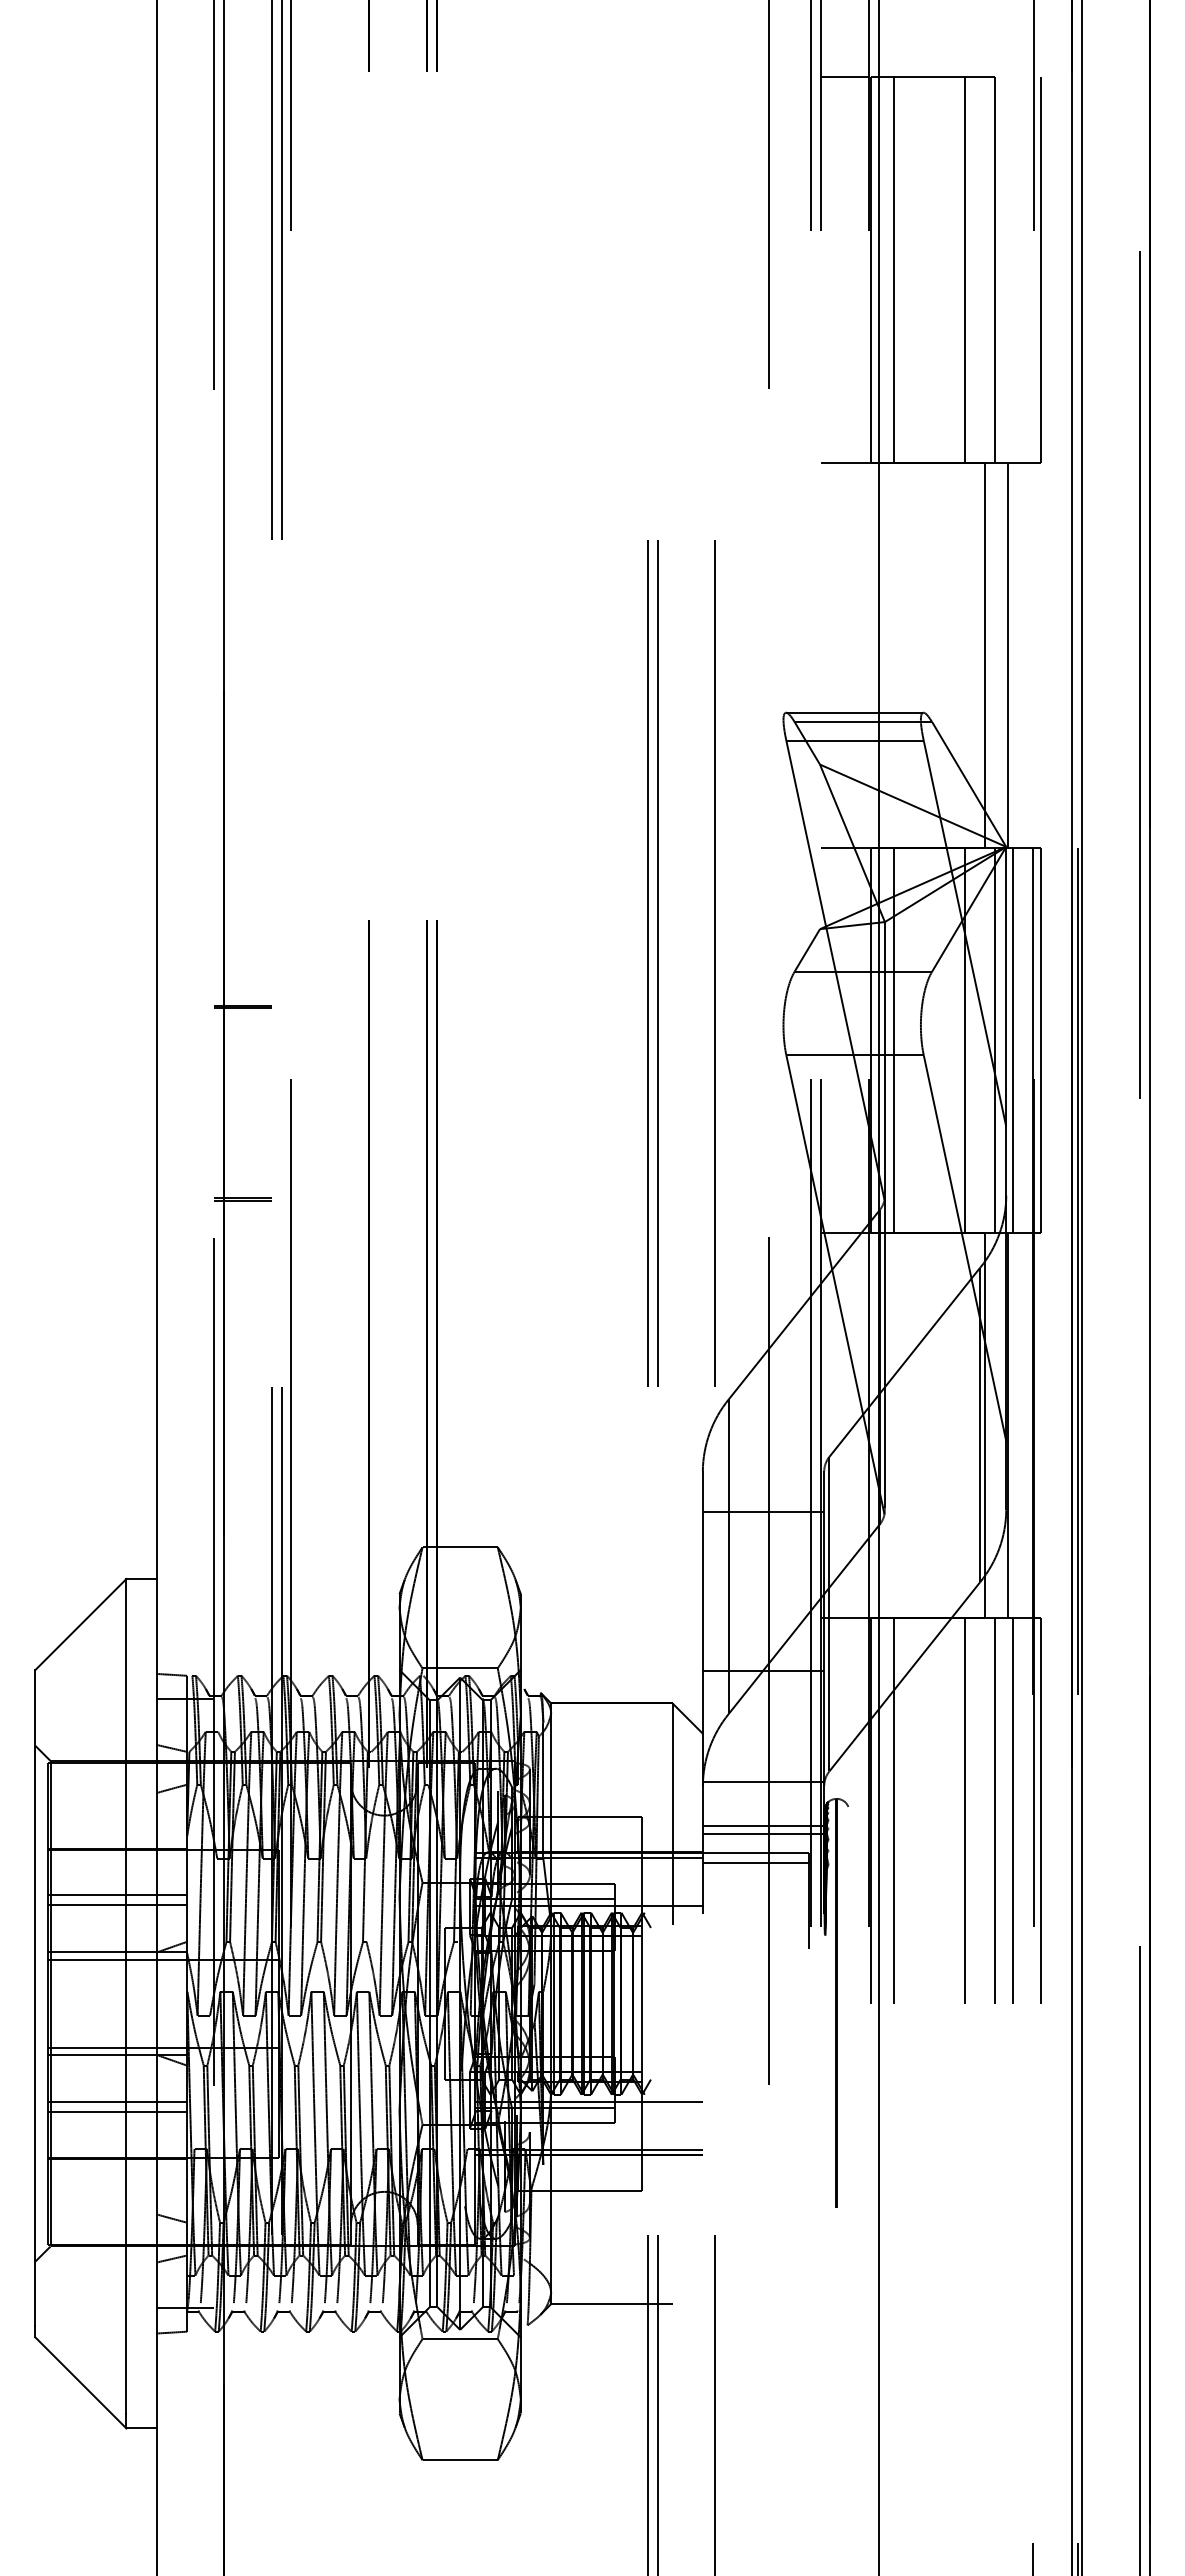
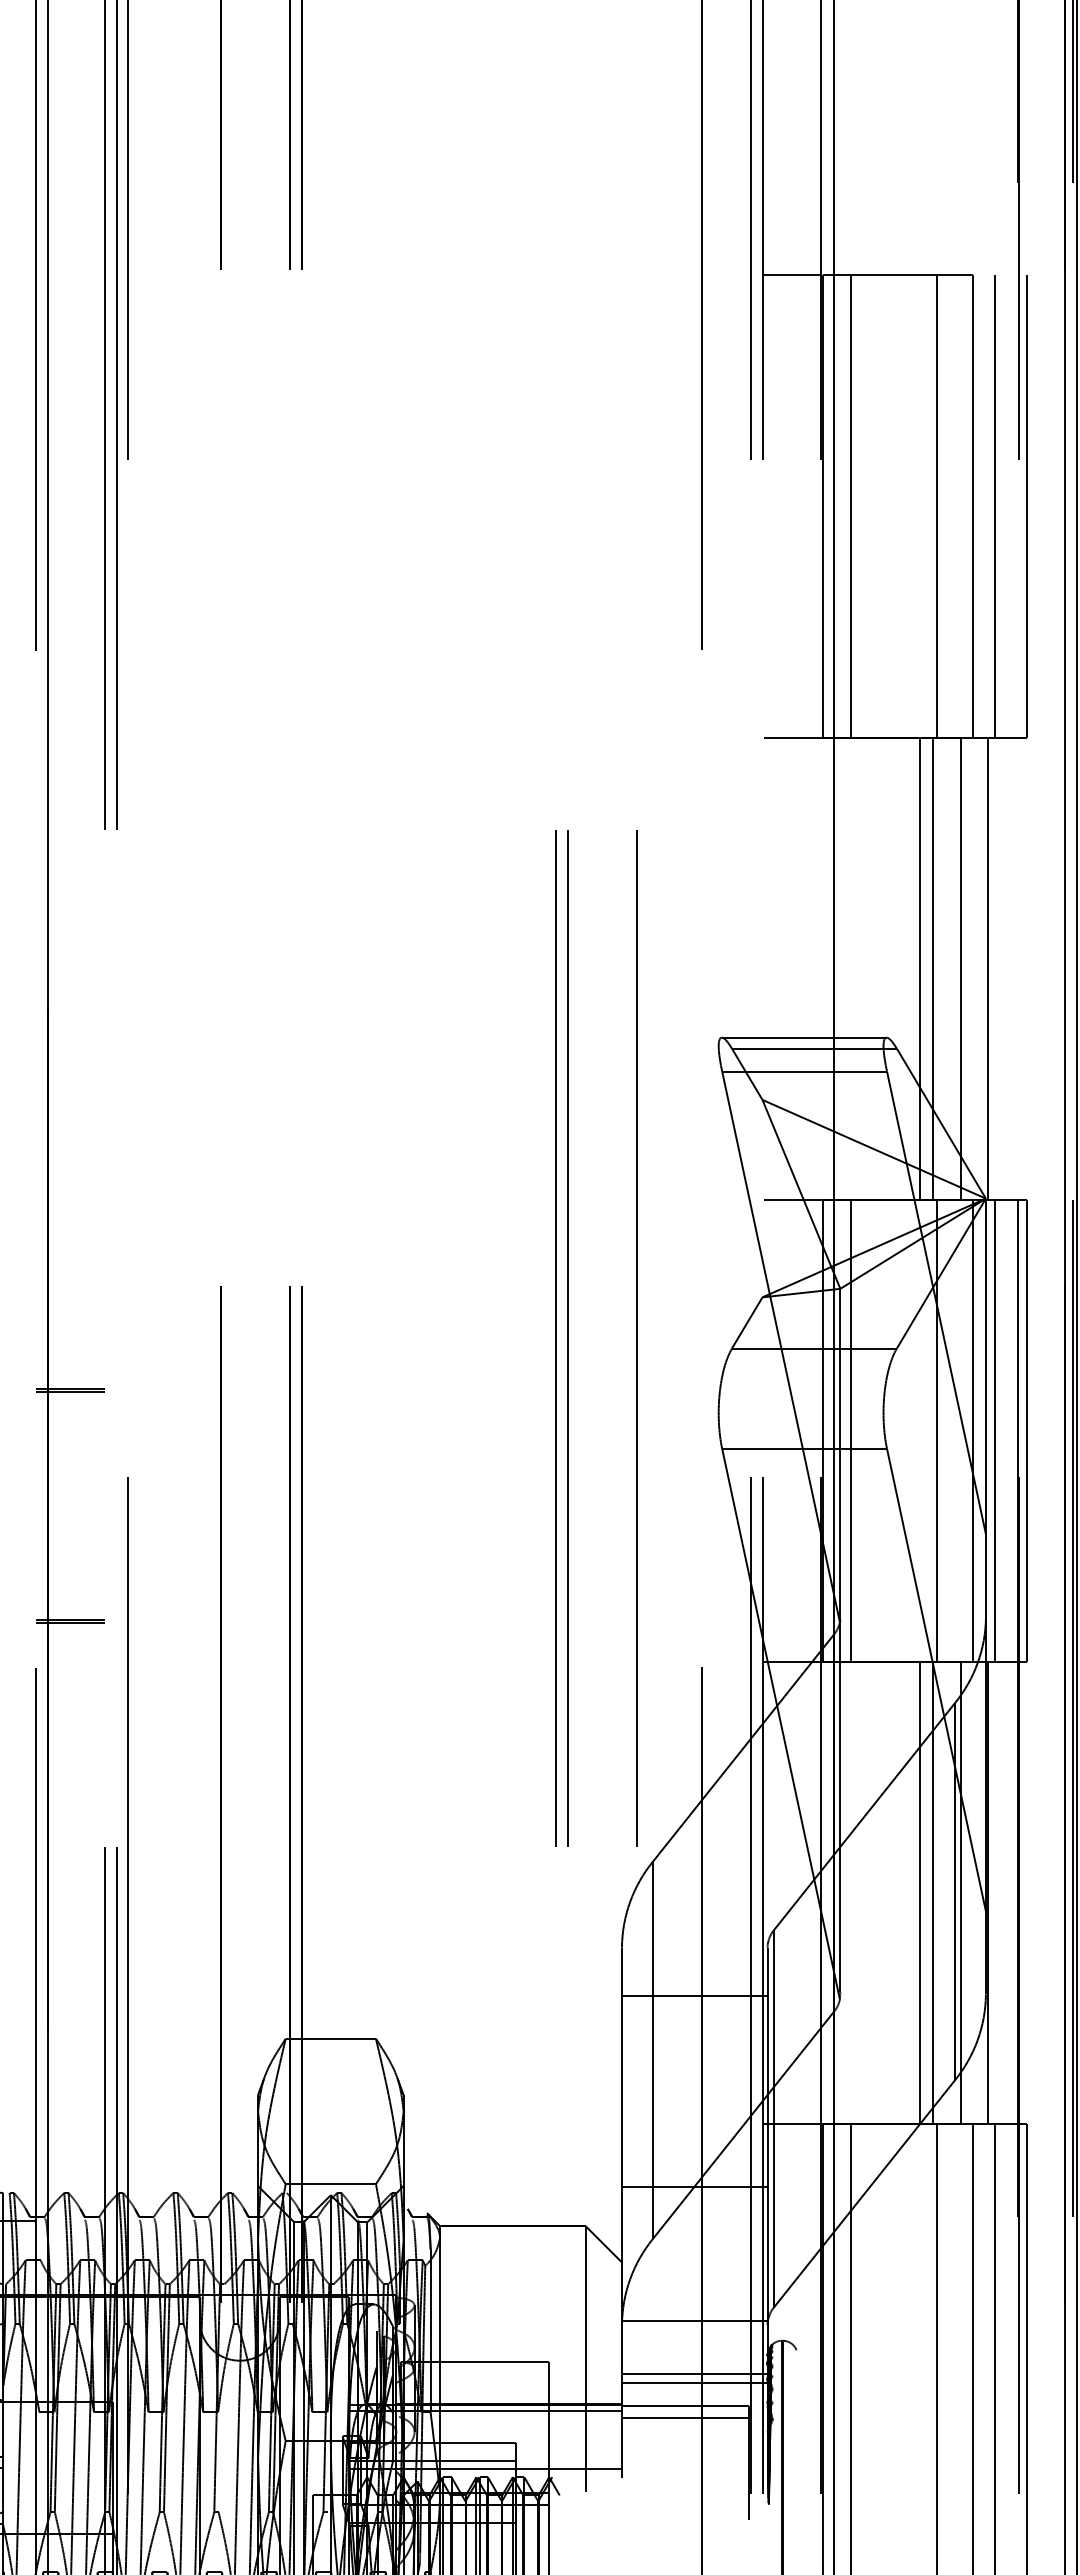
line: (1013, 269) -> (994, 506), added
line: (951, 654) -> (920, 967), added
line: (962, 654) -> (933, 967), added
line: (951, 1425) -> (920, 1892), added
line: (962, 1425) -> (933, 1892), added

